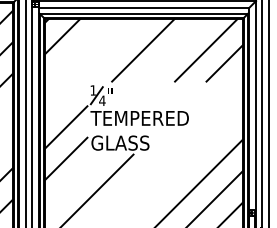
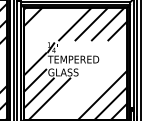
line: (174, 49) -> (91, 23), added
line: (72, 183) -> (38, 93), added

